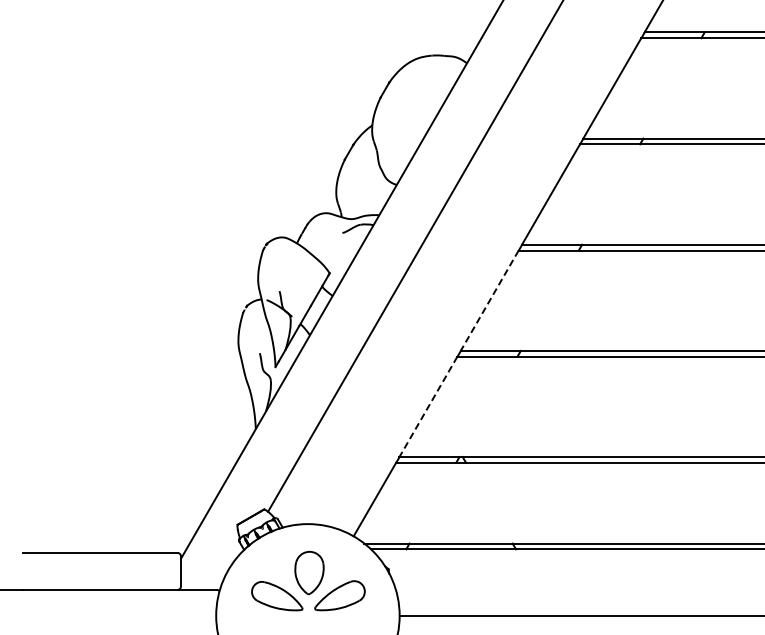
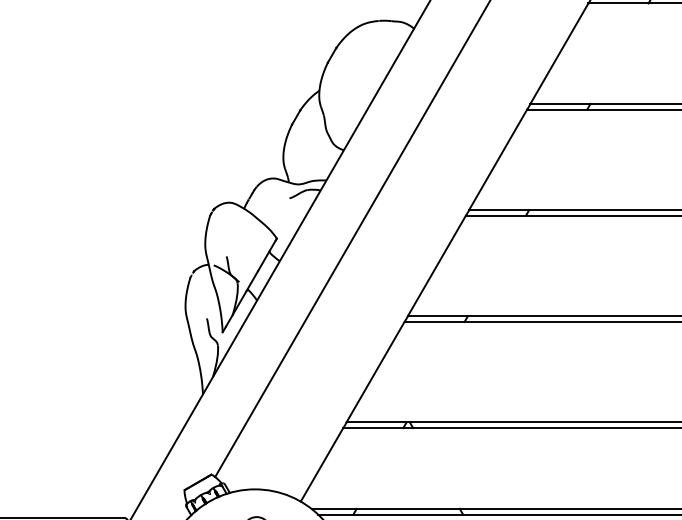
line: (489, 300) -> (436, 265), dashed -> solid
line: (428, 406) -> (375, 371), dashed -> solid

